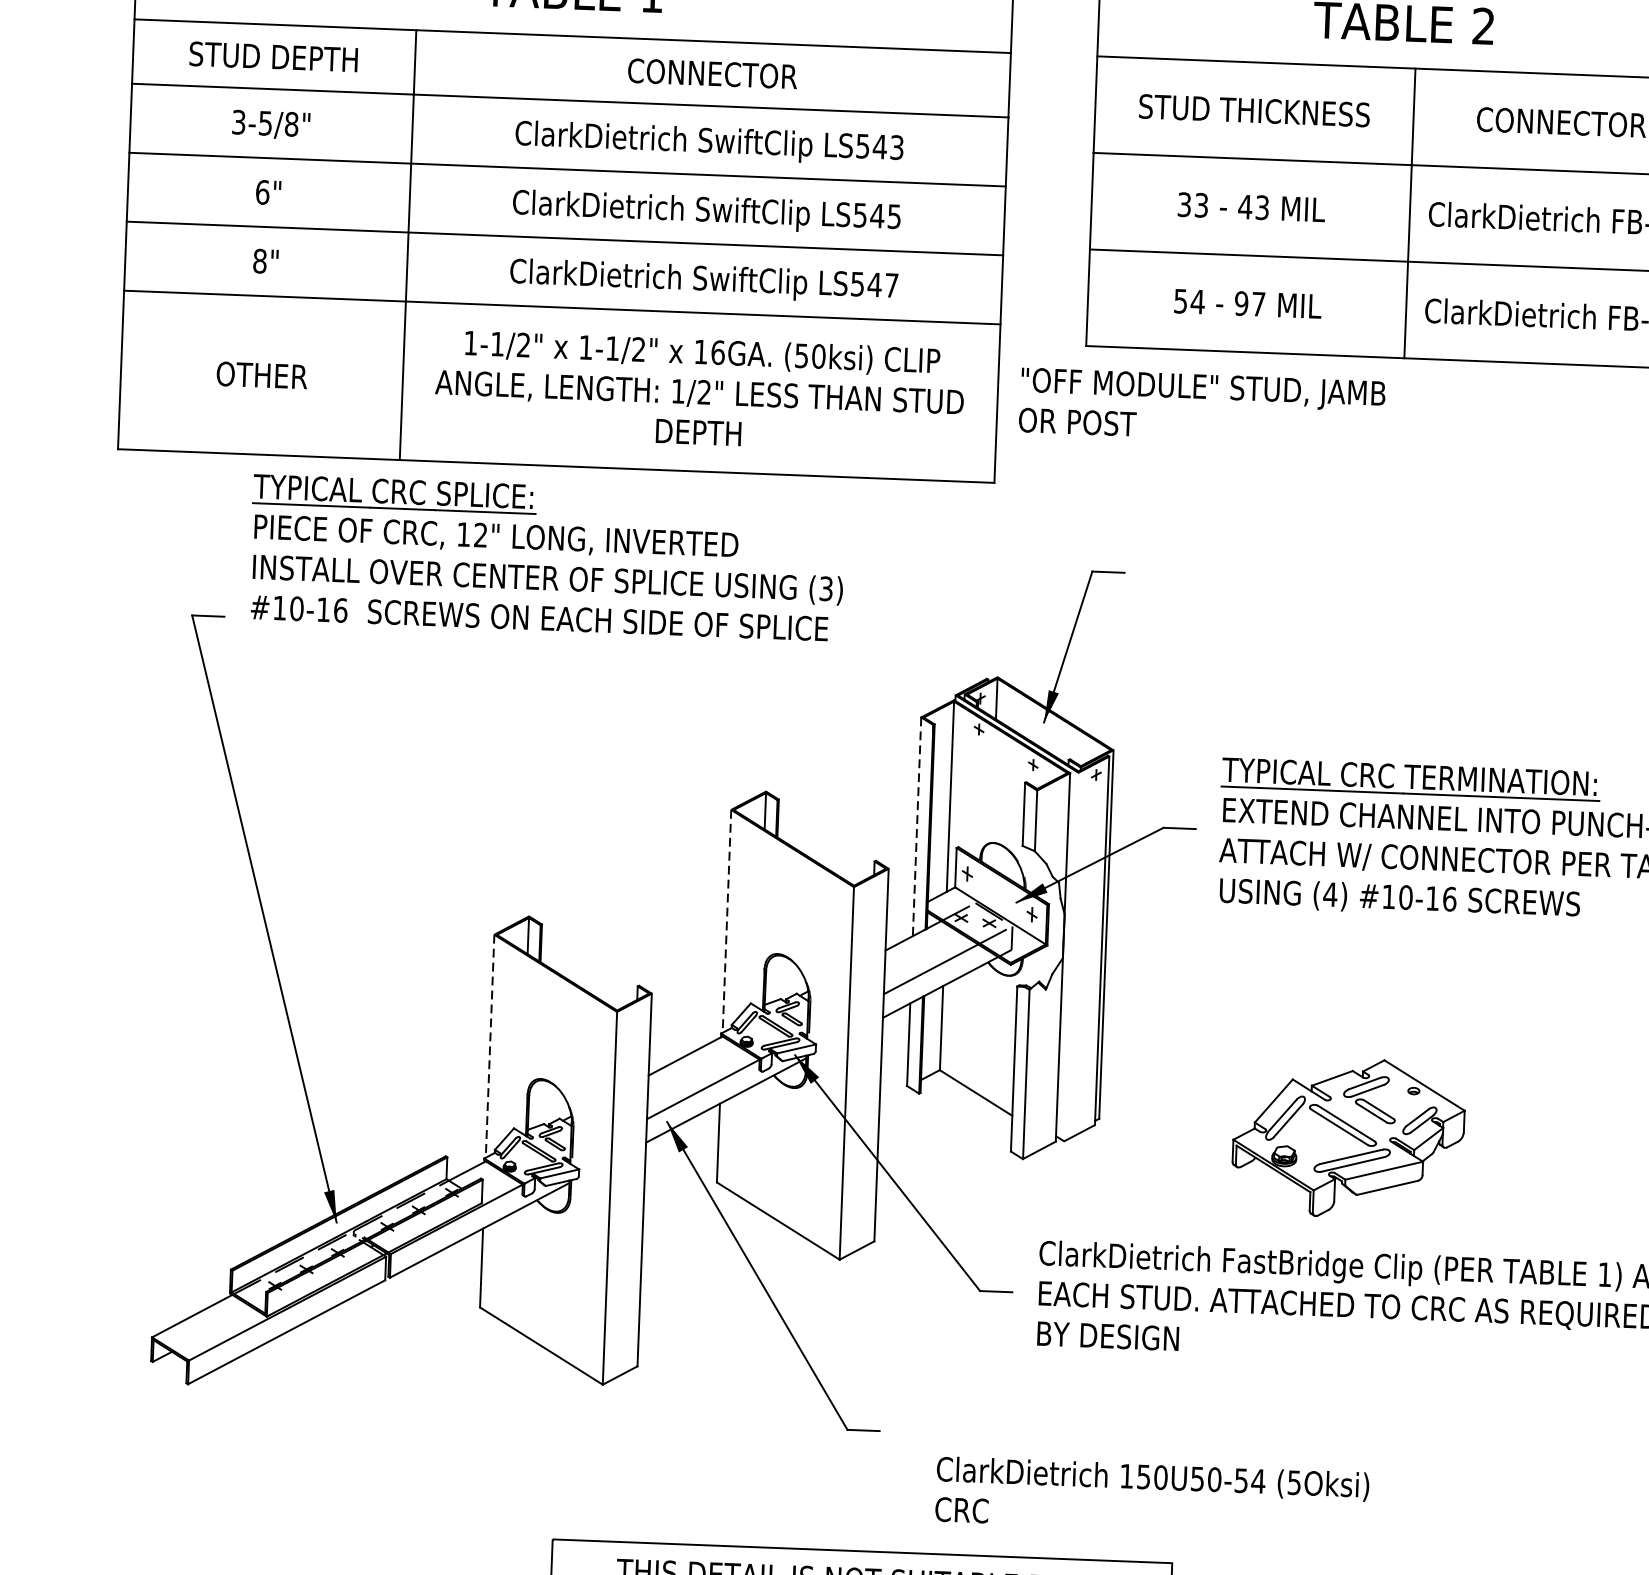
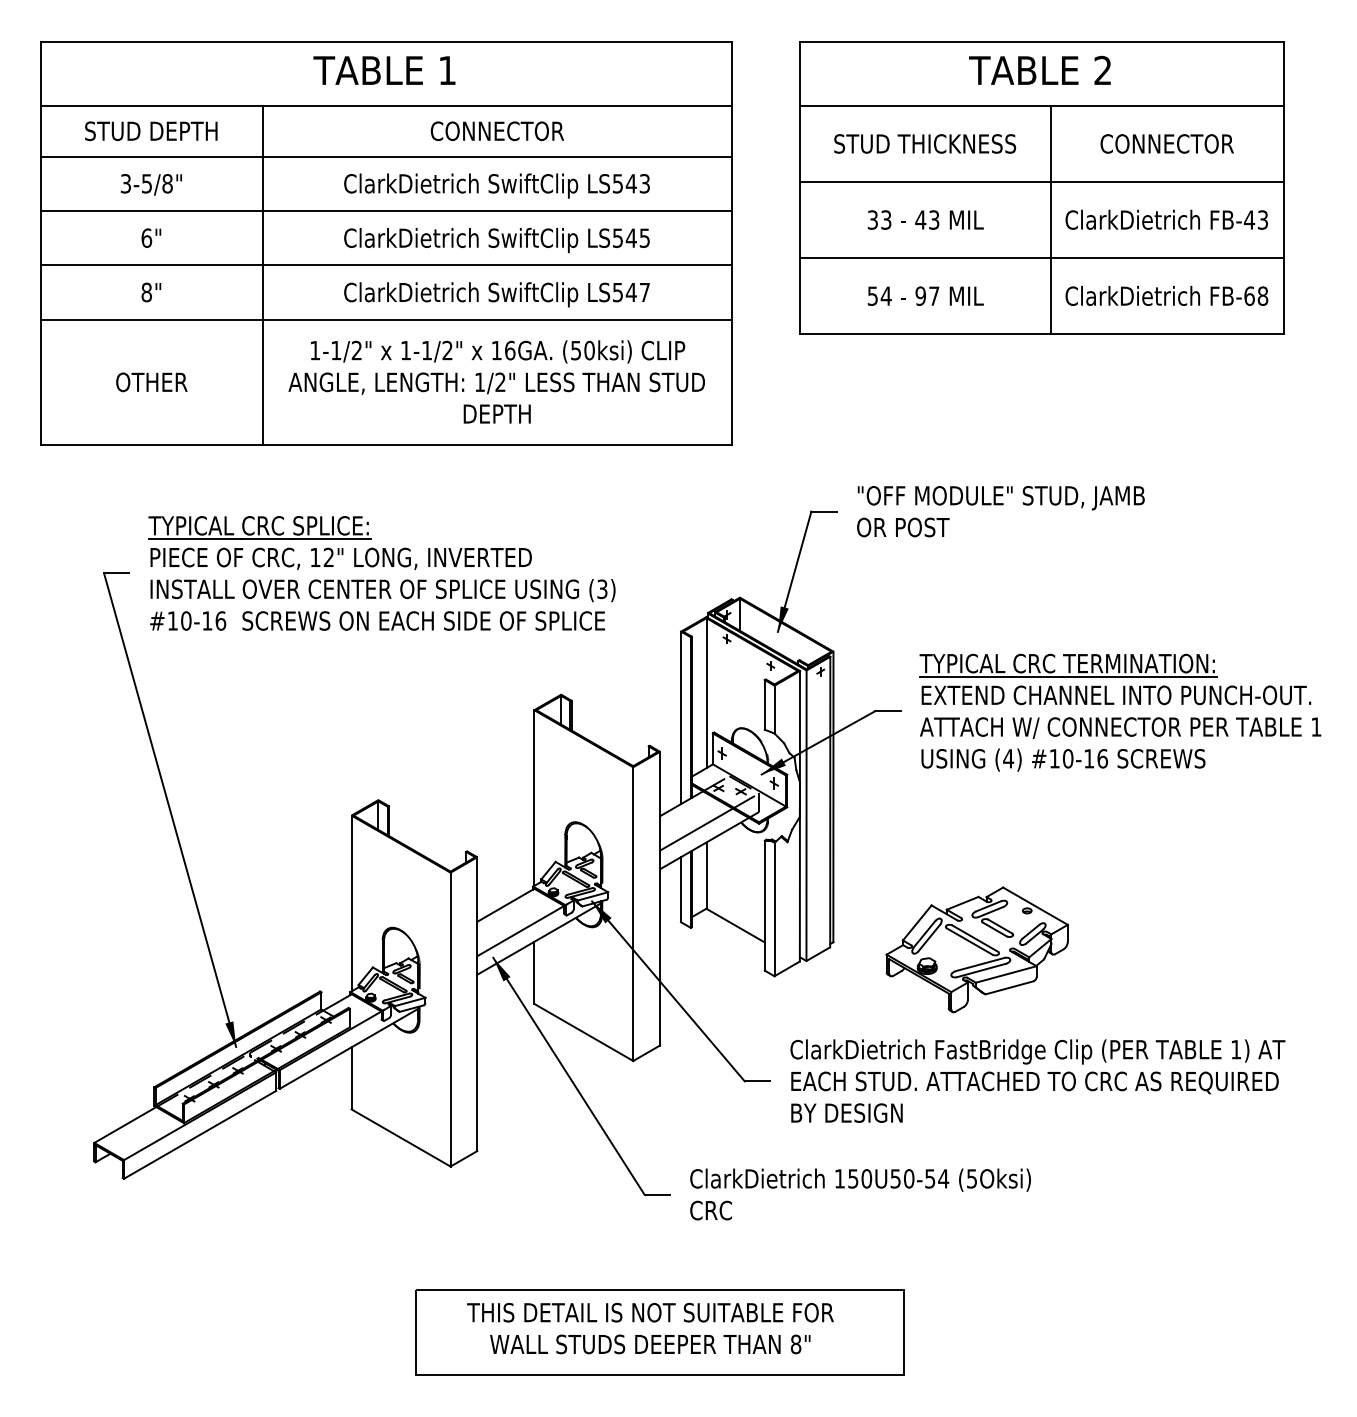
text: (1201, 406) -> (1000, 511), moved
part: (546, 558) -> (381, 573), moved
line: (917, 827) -> (681, 718), dashed -> solid
line: (727, 921) -> (534, 798), dashed -> solid
line: (1071, 956) -> (806, 815), added
line: (489, 1046) -> (351, 903), dashed -> solid
part: (1347, 1137) -> (976, 949), moved
text: (1152, 1497) -> (860, 1194), moved

